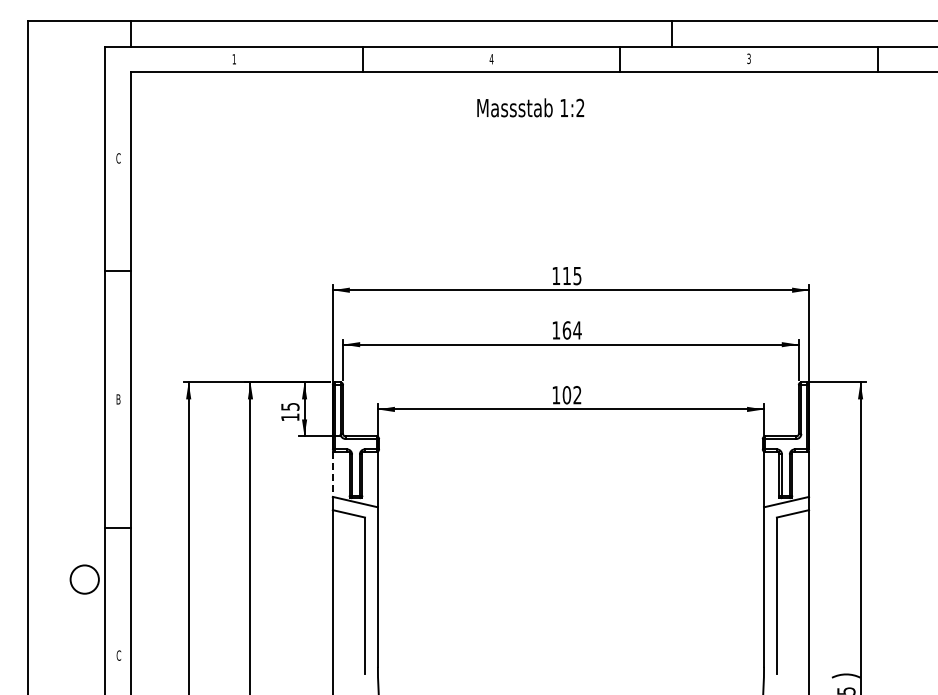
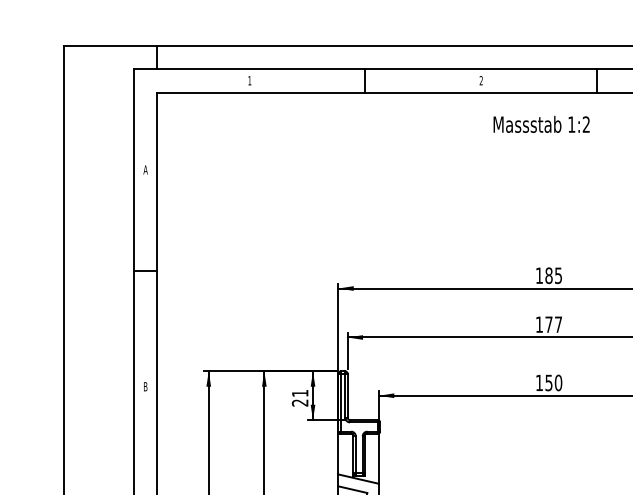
text: (491, 59) -> (481, 80), 4 -> 2
text: (530, 107) -> (541, 124), moved
text: (118, 158) -> (145, 170), C -> A
text: (566, 275) -> (548, 275), 115 -> 185
text: (571, 330) -> (553, 324), 164 -> 177
text: (571, 395) -> (553, 383), 102 -> 150
text: (290, 412) -> (300, 398), 15 -> 21
line: (332, 474) -> (338, 454), dashed -> solid

